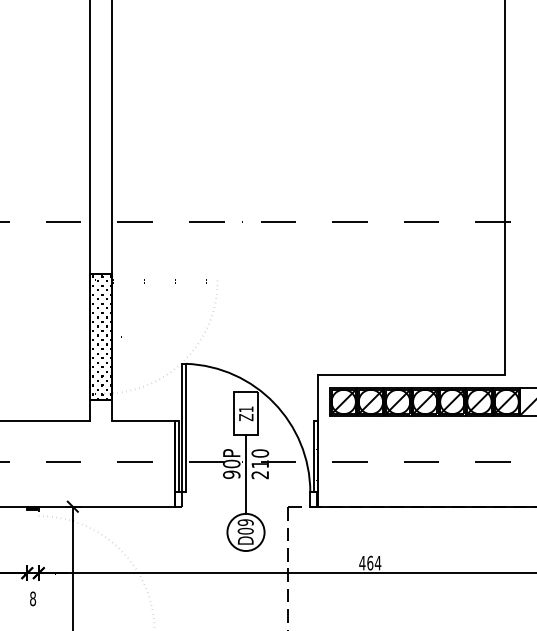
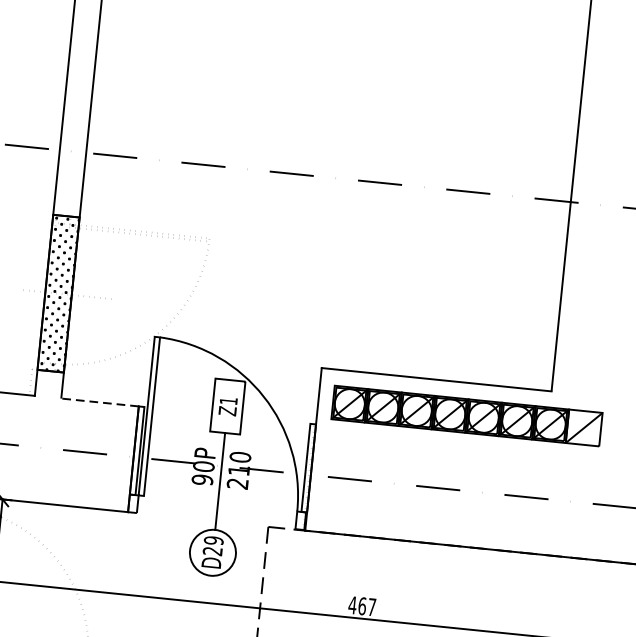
line: (142, 420) -> (99, 401), solid -> dashed
text: (245, 530) -> (212, 550), D09 -> D29
text: (377, 563) -> (371, 607), 464 -> 467

